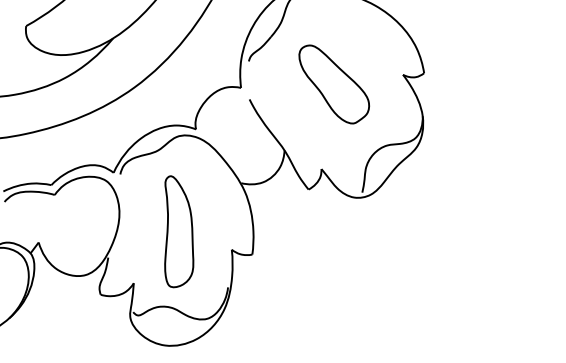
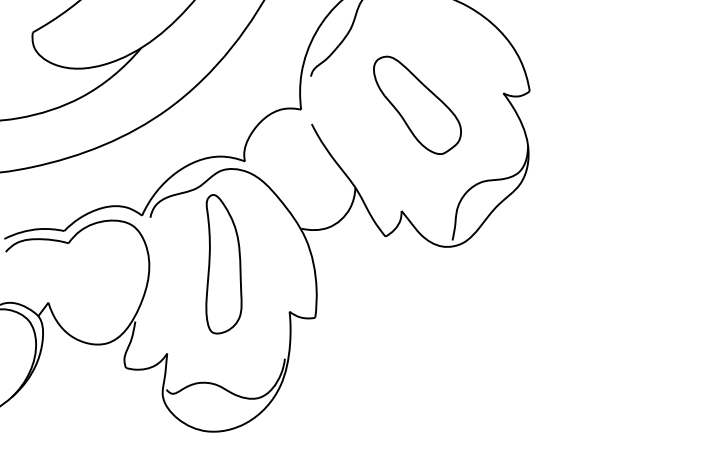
part: (178, 231) -> (223, 264), moved

